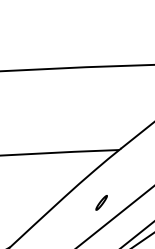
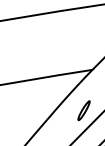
part: (101, 202) -> (83, 110), size x1.67

